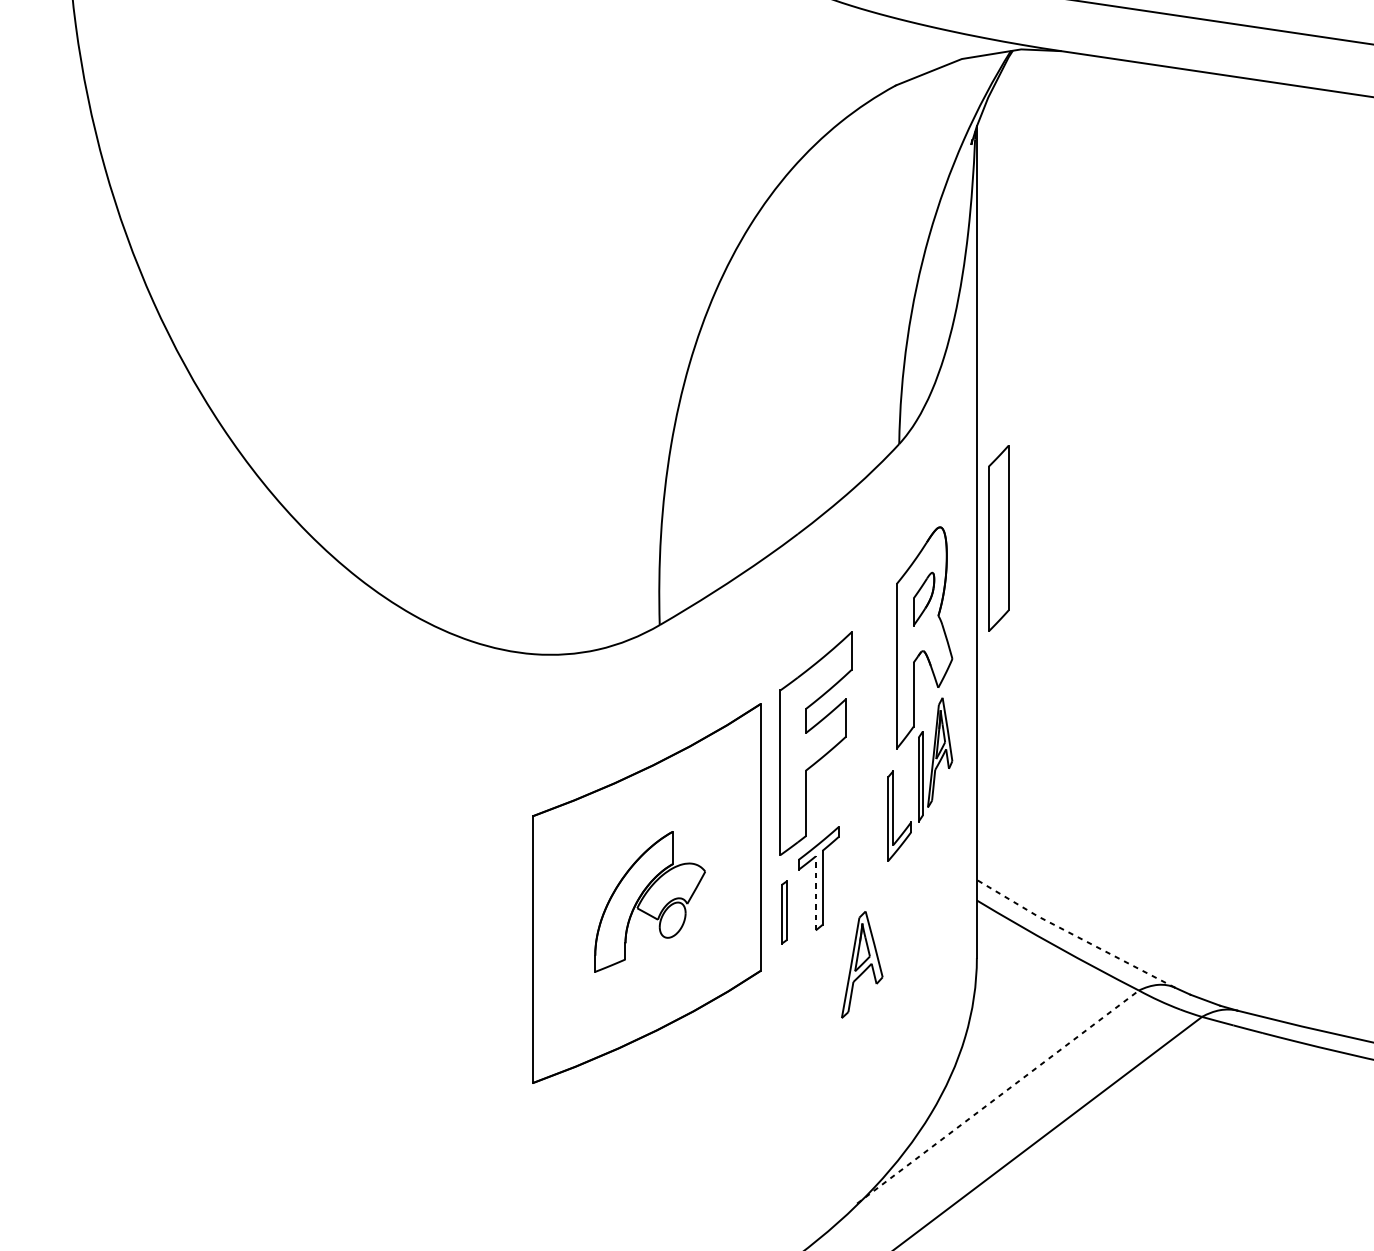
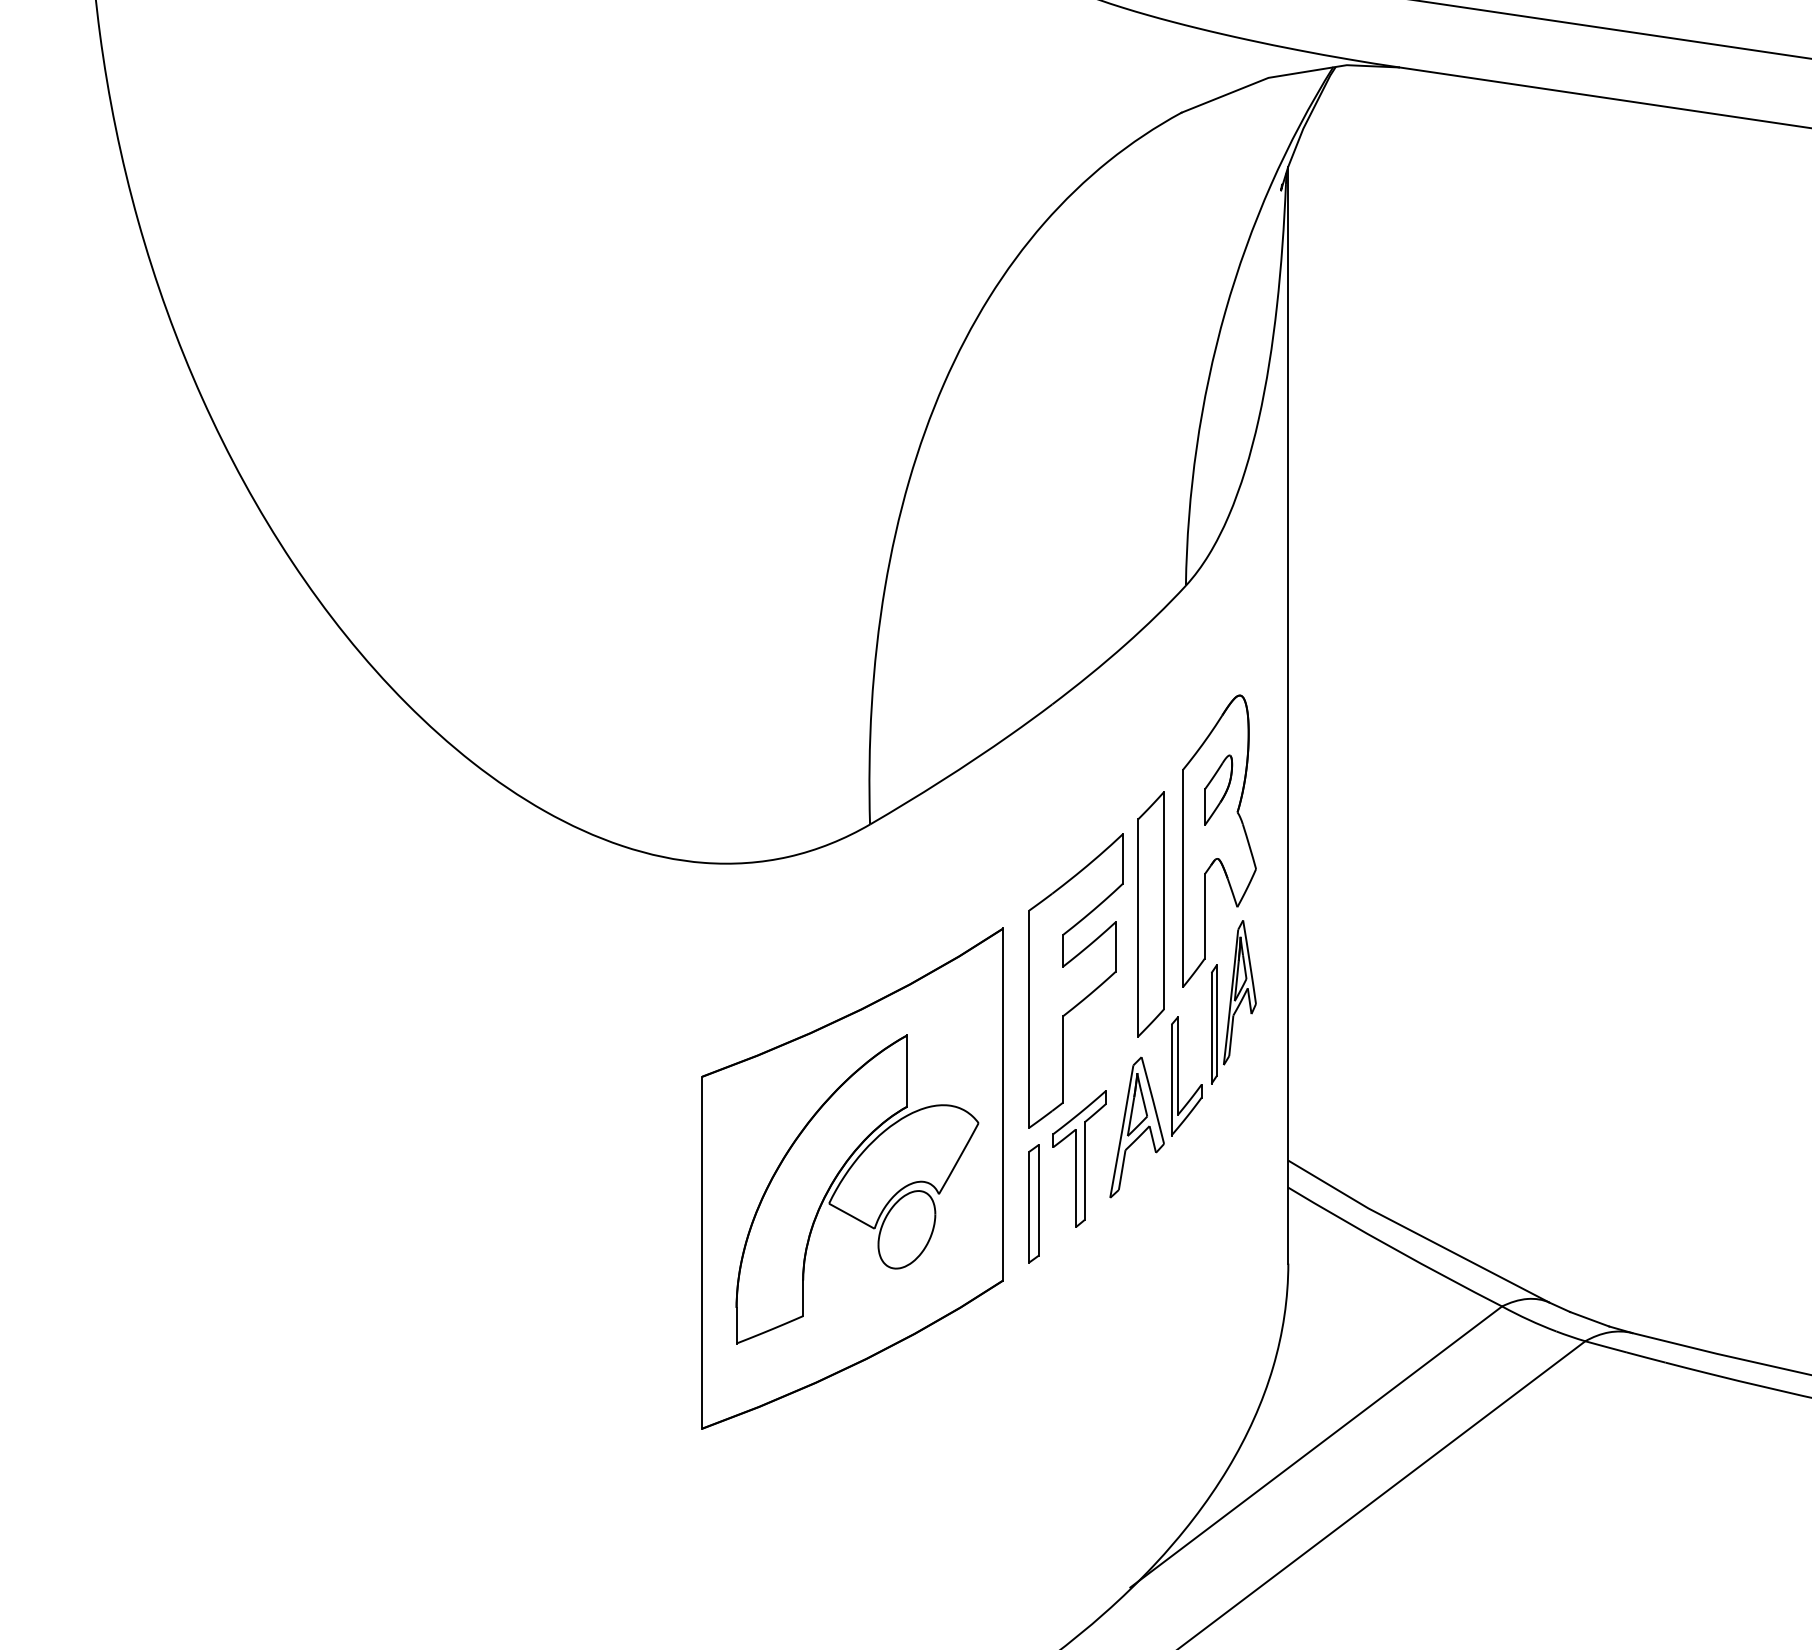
part: (998, 538) -> (1150, 914), moved
line: (815, 893) -> (1075, 1178), dashed -> solid
part: (650, 901) -> (857, 1189), size x1.67
part: (783, 912) -> (1033, 1203), size x1.43
line: (1074, 935) -> (1417, 1233), dashed -> solid
part: (861, 964) -> (1136, 1127), moved
line: (998, 1096) -> (1316, 1446), dashed -> solid

